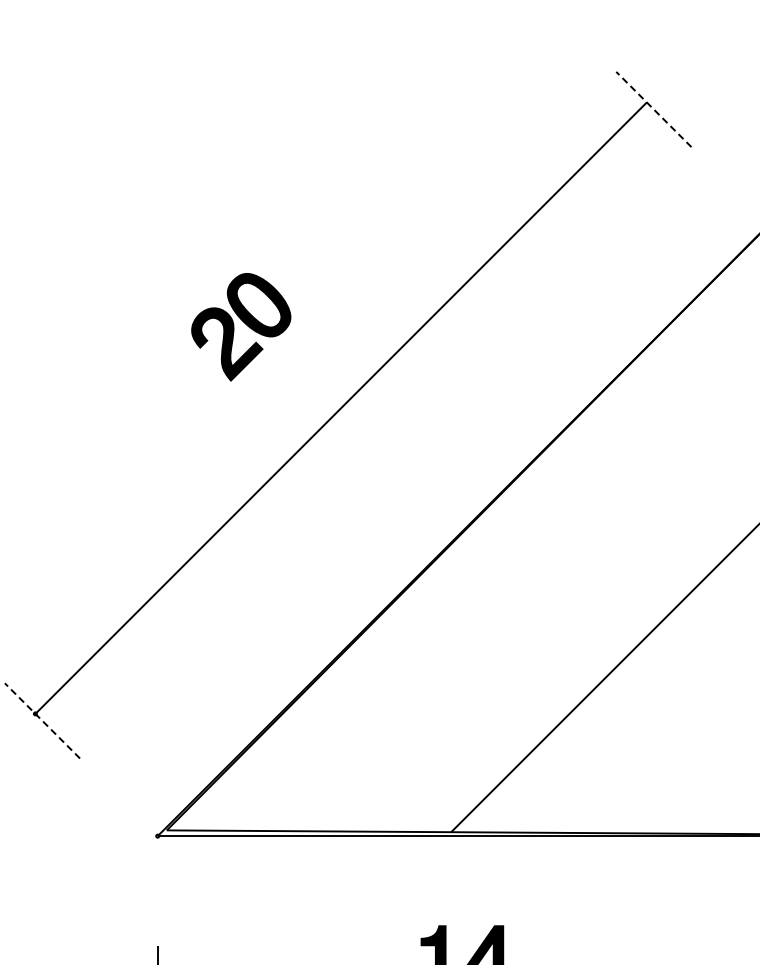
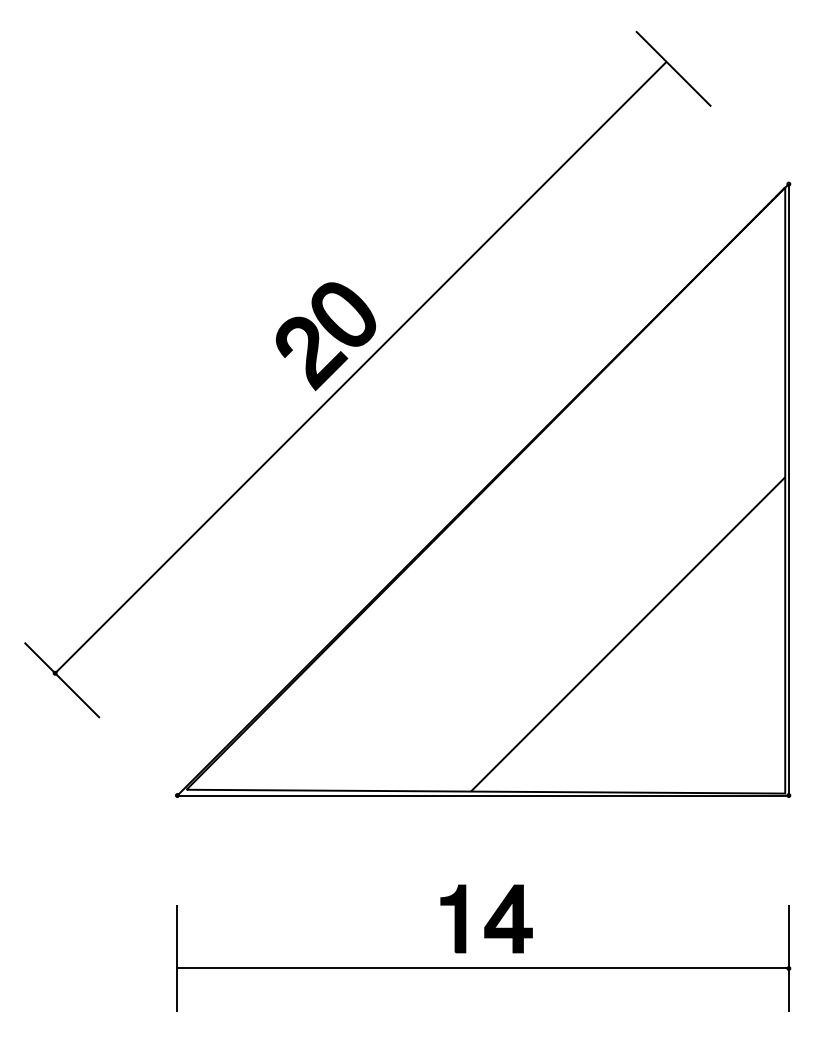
line: (653, 109) -> (673, 68), dashed -> solid
part: (240, 327) -> (325, 336), moved
line: (41, 720) -> (61, 679), dashed -> solid

